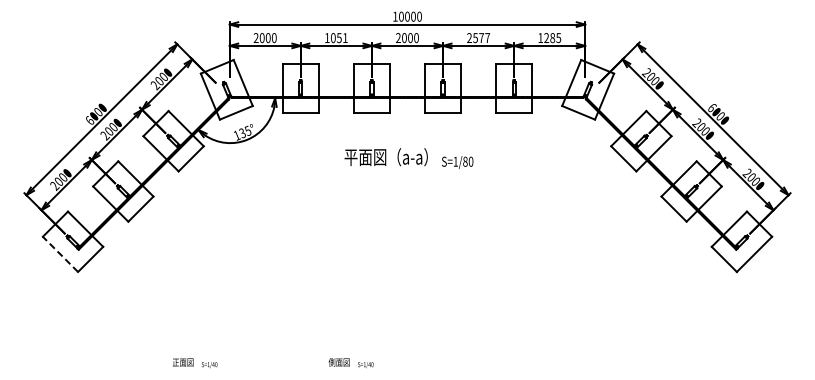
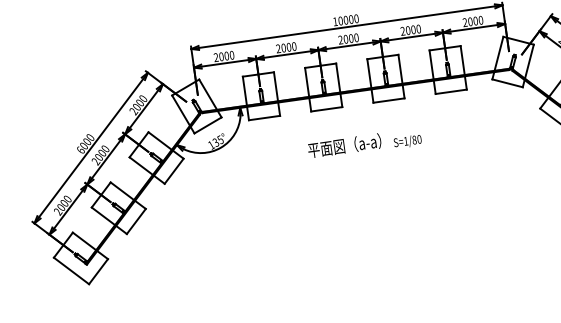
text: (335, 38) -> (285, 48), 1051 -> 2000
text: (481, 38) -> (413, 30), 2577 -> 2000
text: (549, 38) -> (472, 21), 1285 -> 2000
line: (60, 254) -> (71, 271), dashed -> solid

